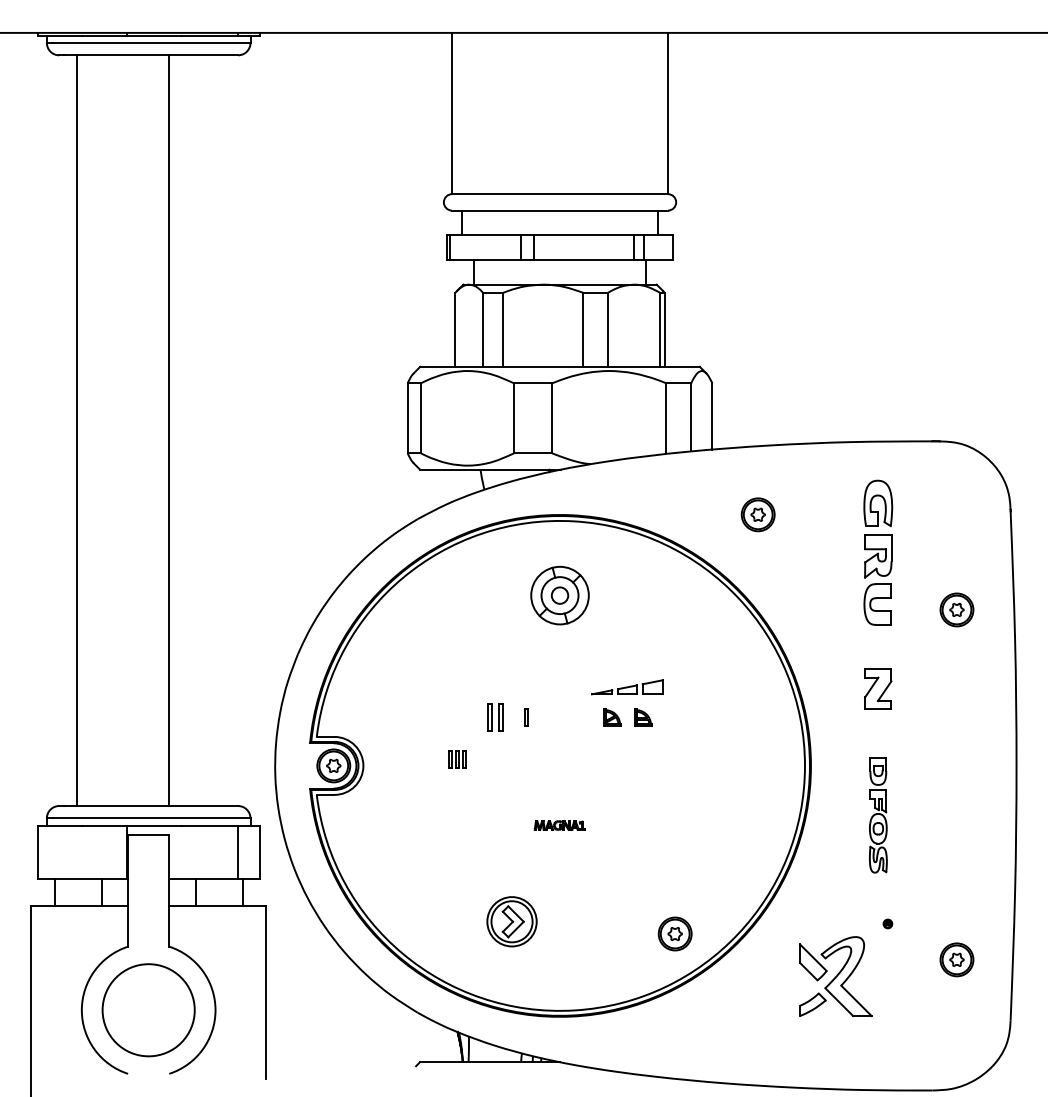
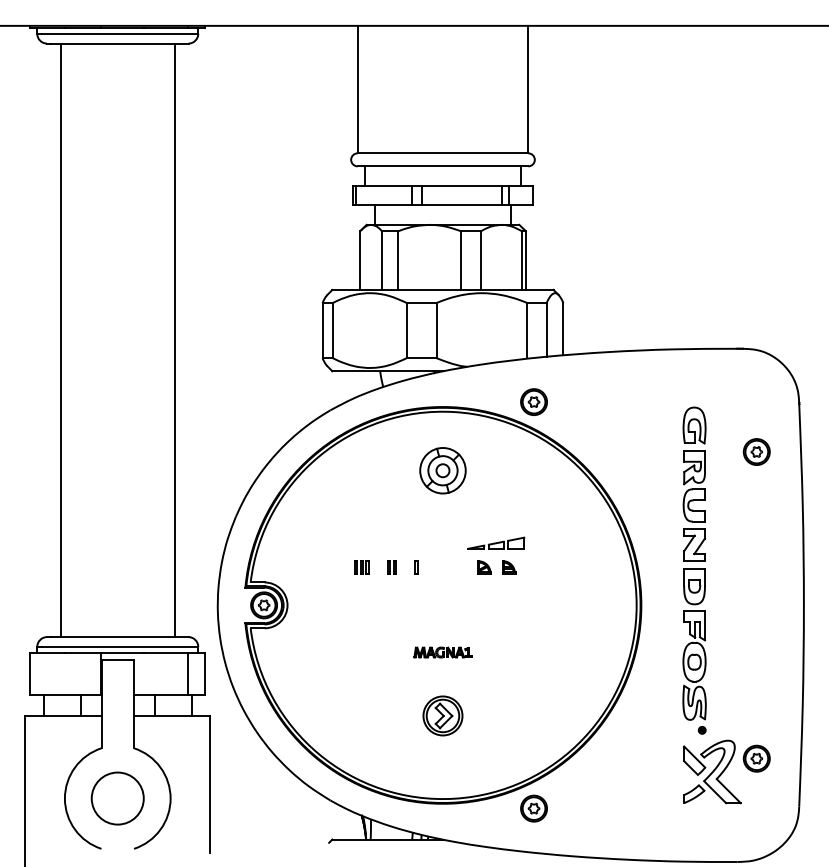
line: (168, 430) -> (174, 340), moved
part: (757, 514) -> (533, 401), moved
part: (878, 552) -> (694, 464), moved
part: (956, 609) -> (756, 451), moved
part: (495, 717) -> (391, 567), size x0.62
part: (457, 759) -> (361, 567), moved
part: (878, 815) -> (694, 644), size x1.67
part: (559, 825) -> (442, 652), size x1.43
part: (511, 921) -> (442, 715), moved
part: (674, 933) -> (533, 808), moved
part: (835, 976) -> (712, 771), moved
circle: (148, 1010) -> (117, 798), size x0.71

